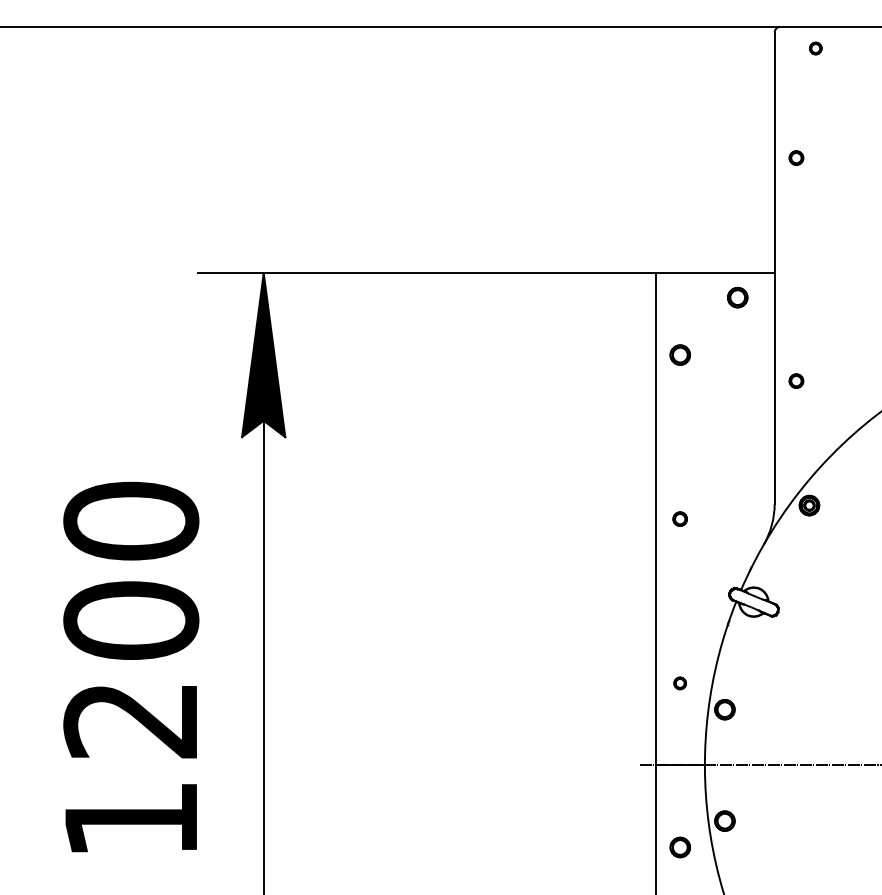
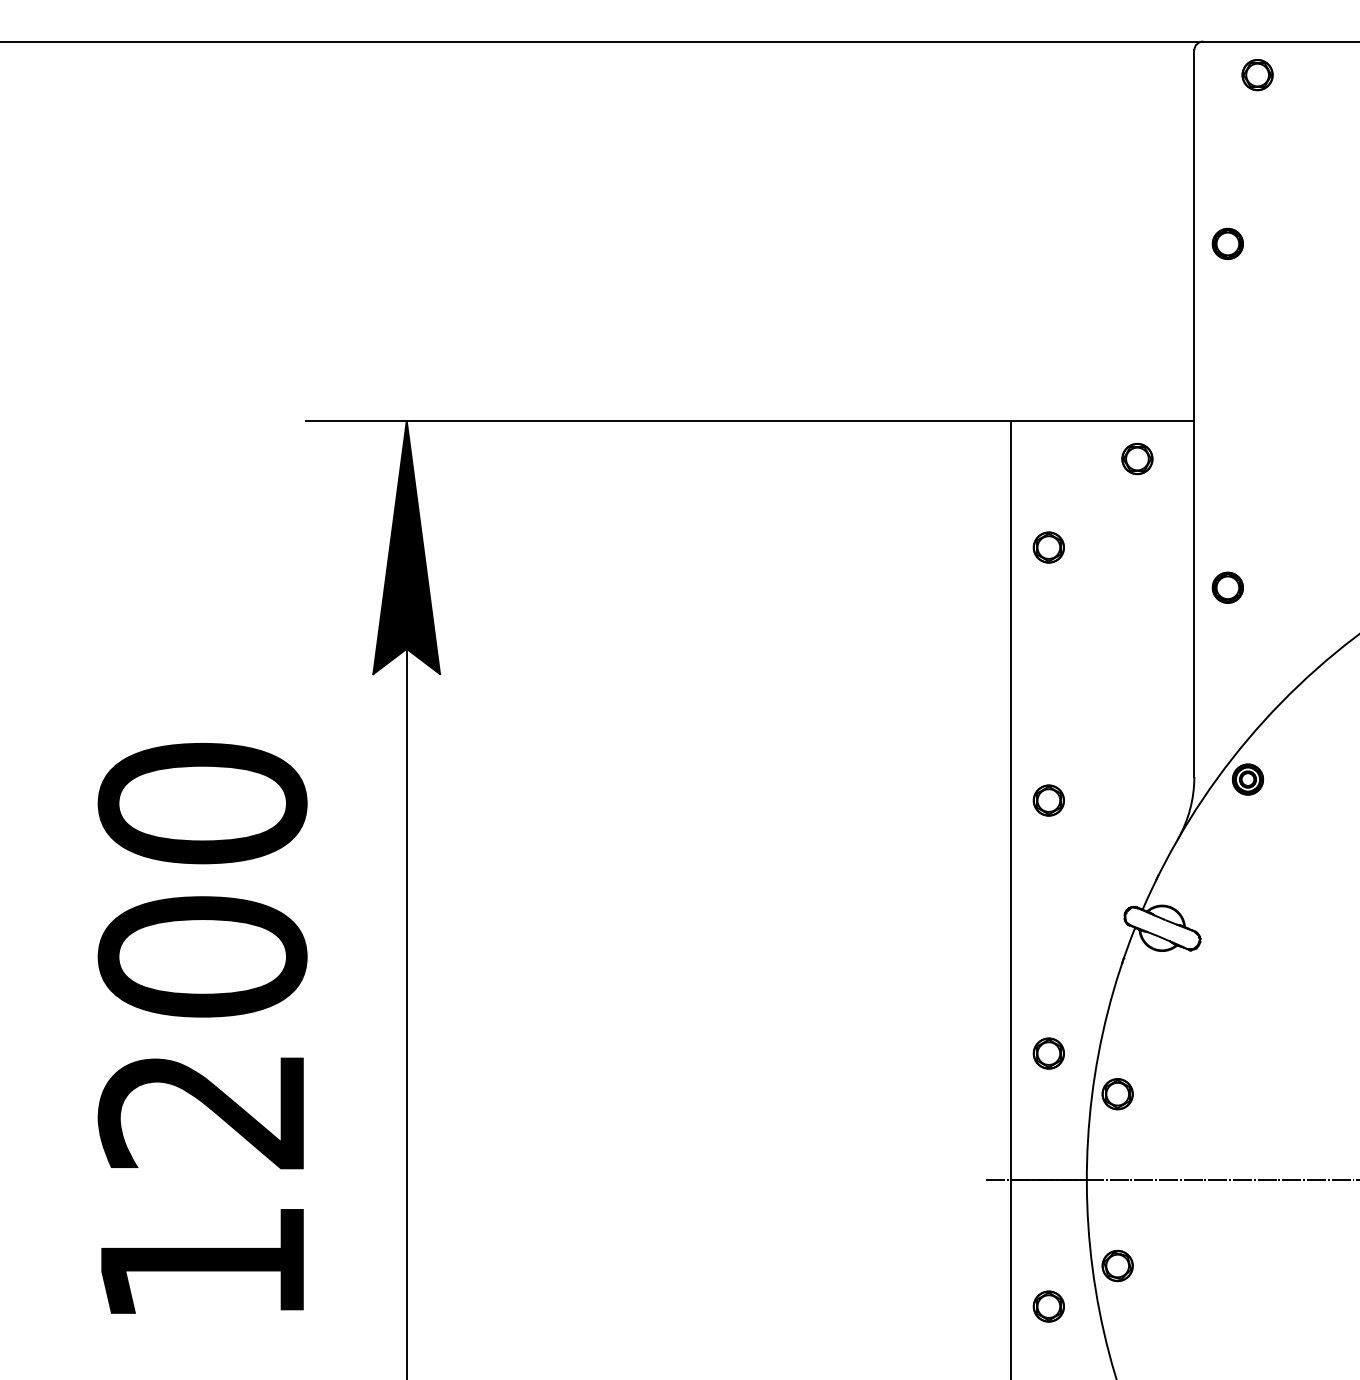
part: (815, 48) -> (1257, 74), size x1.67
part: (796, 157) -> (1228, 242), size x1.43
part: (796, 380) -> (1228, 586), size x1.43
part: (679, 518) -> (1047, 799), size x1.43
part: (679, 683) -> (1047, 1053), size x1.67

